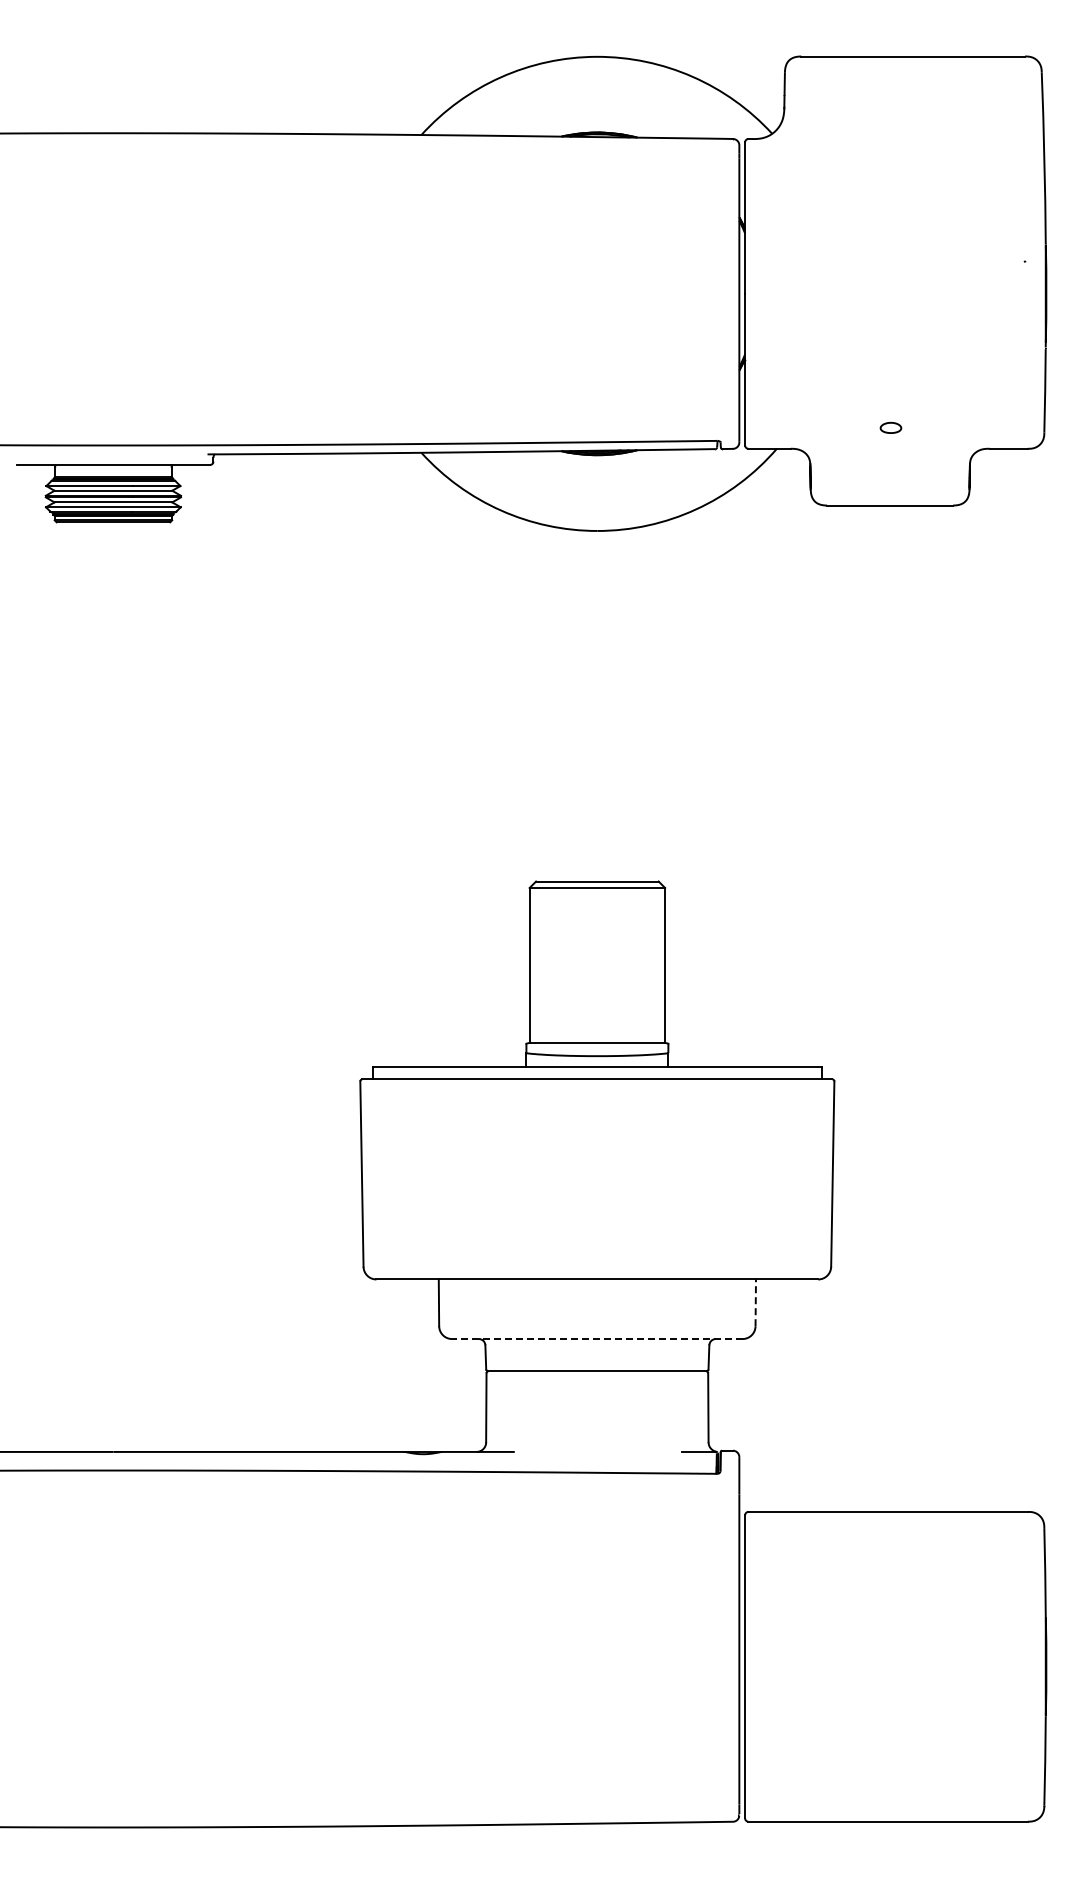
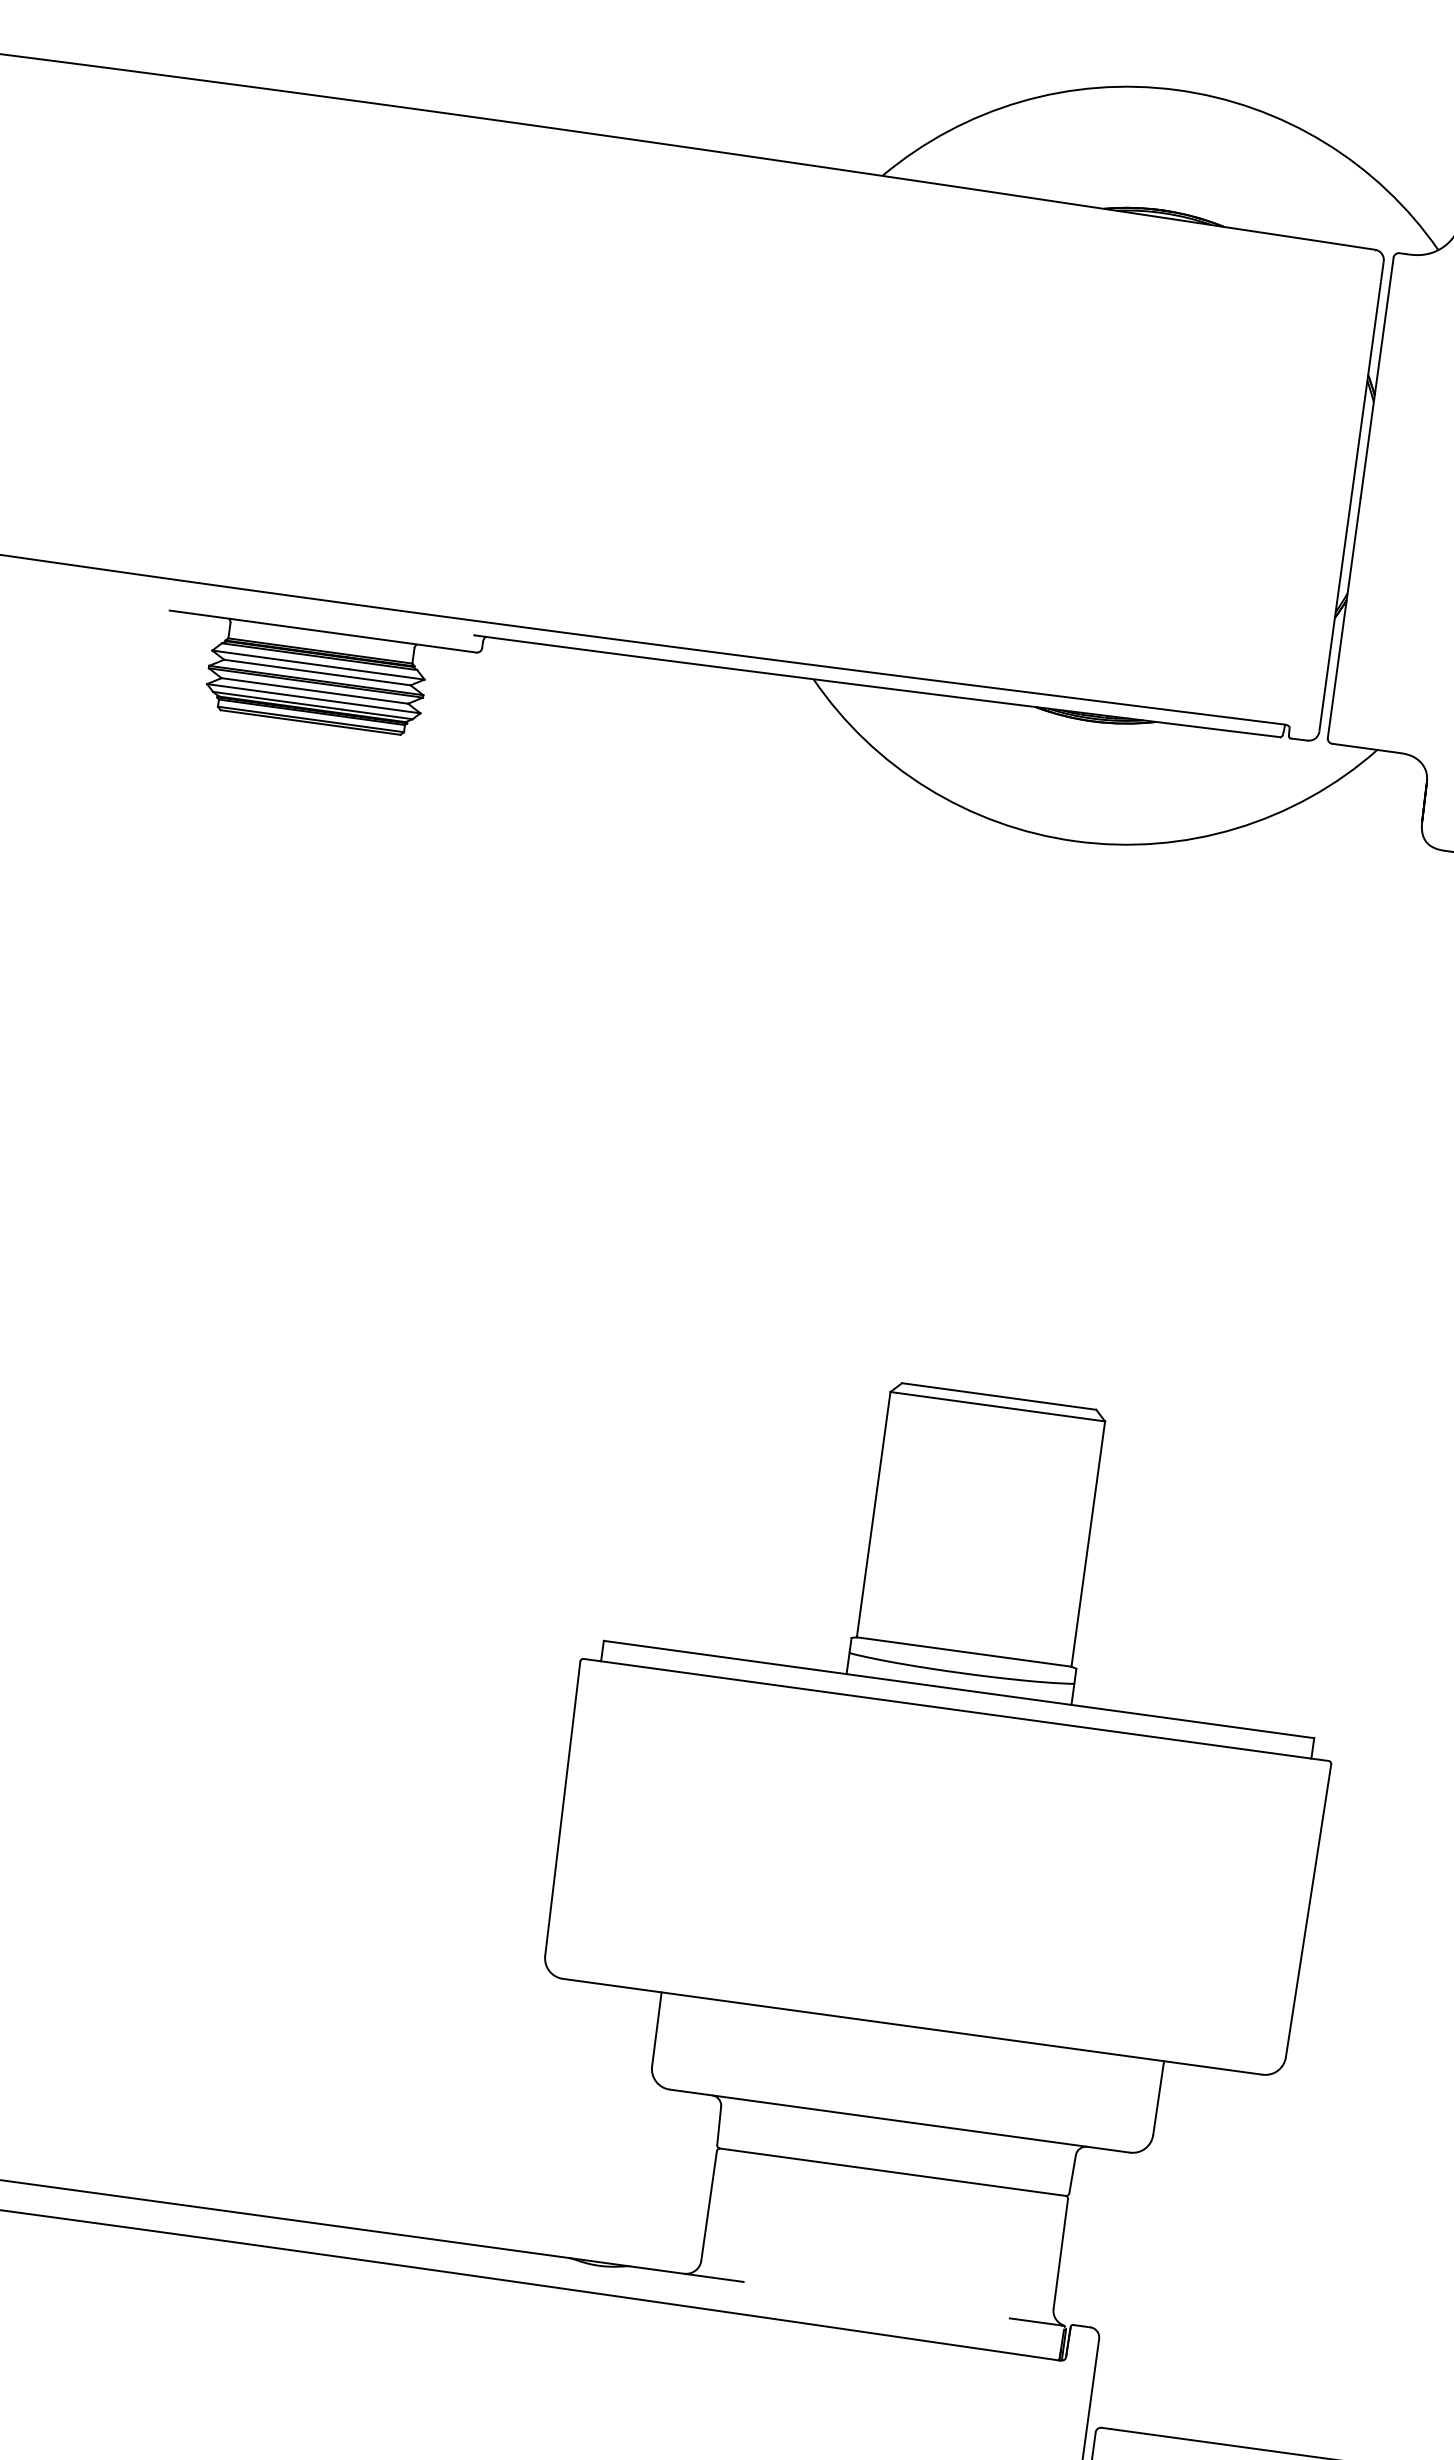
line: (755, 1302) -> (1158, 2097), dashed -> solid
line: (596, 1339) -> (898, 2121), dashed -> solid

